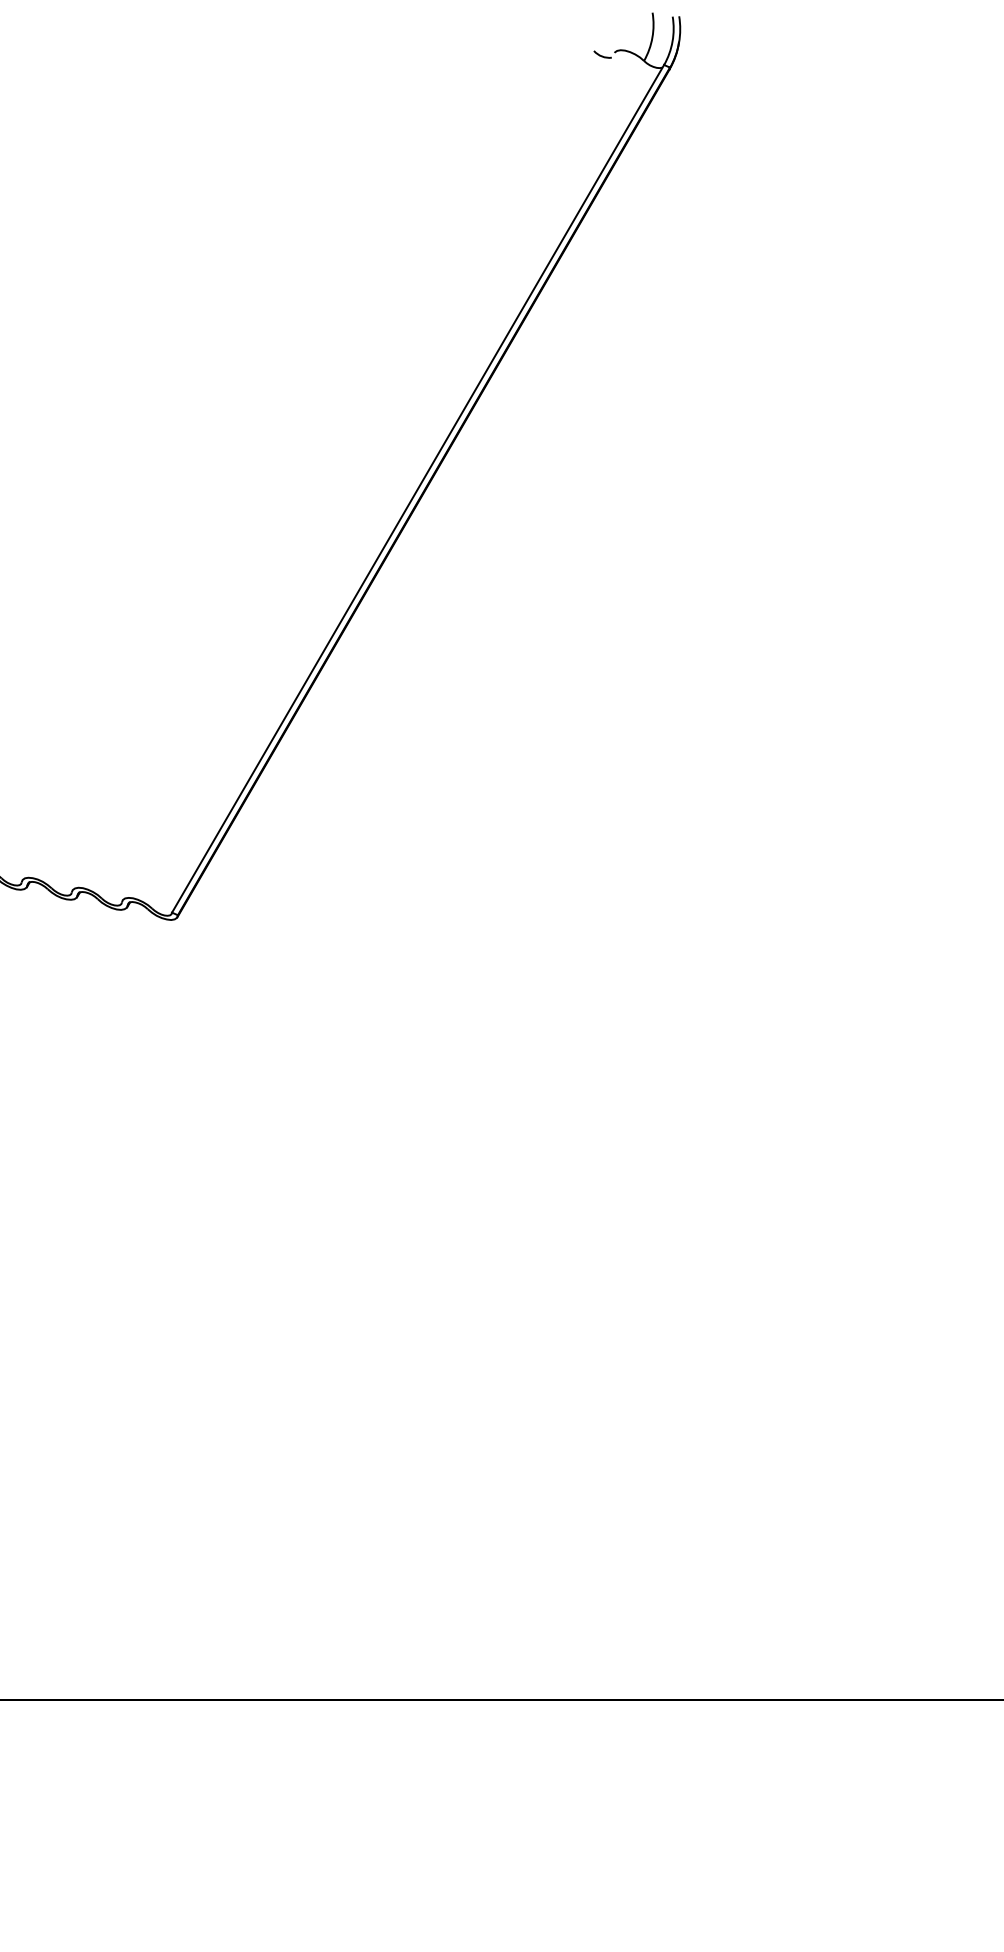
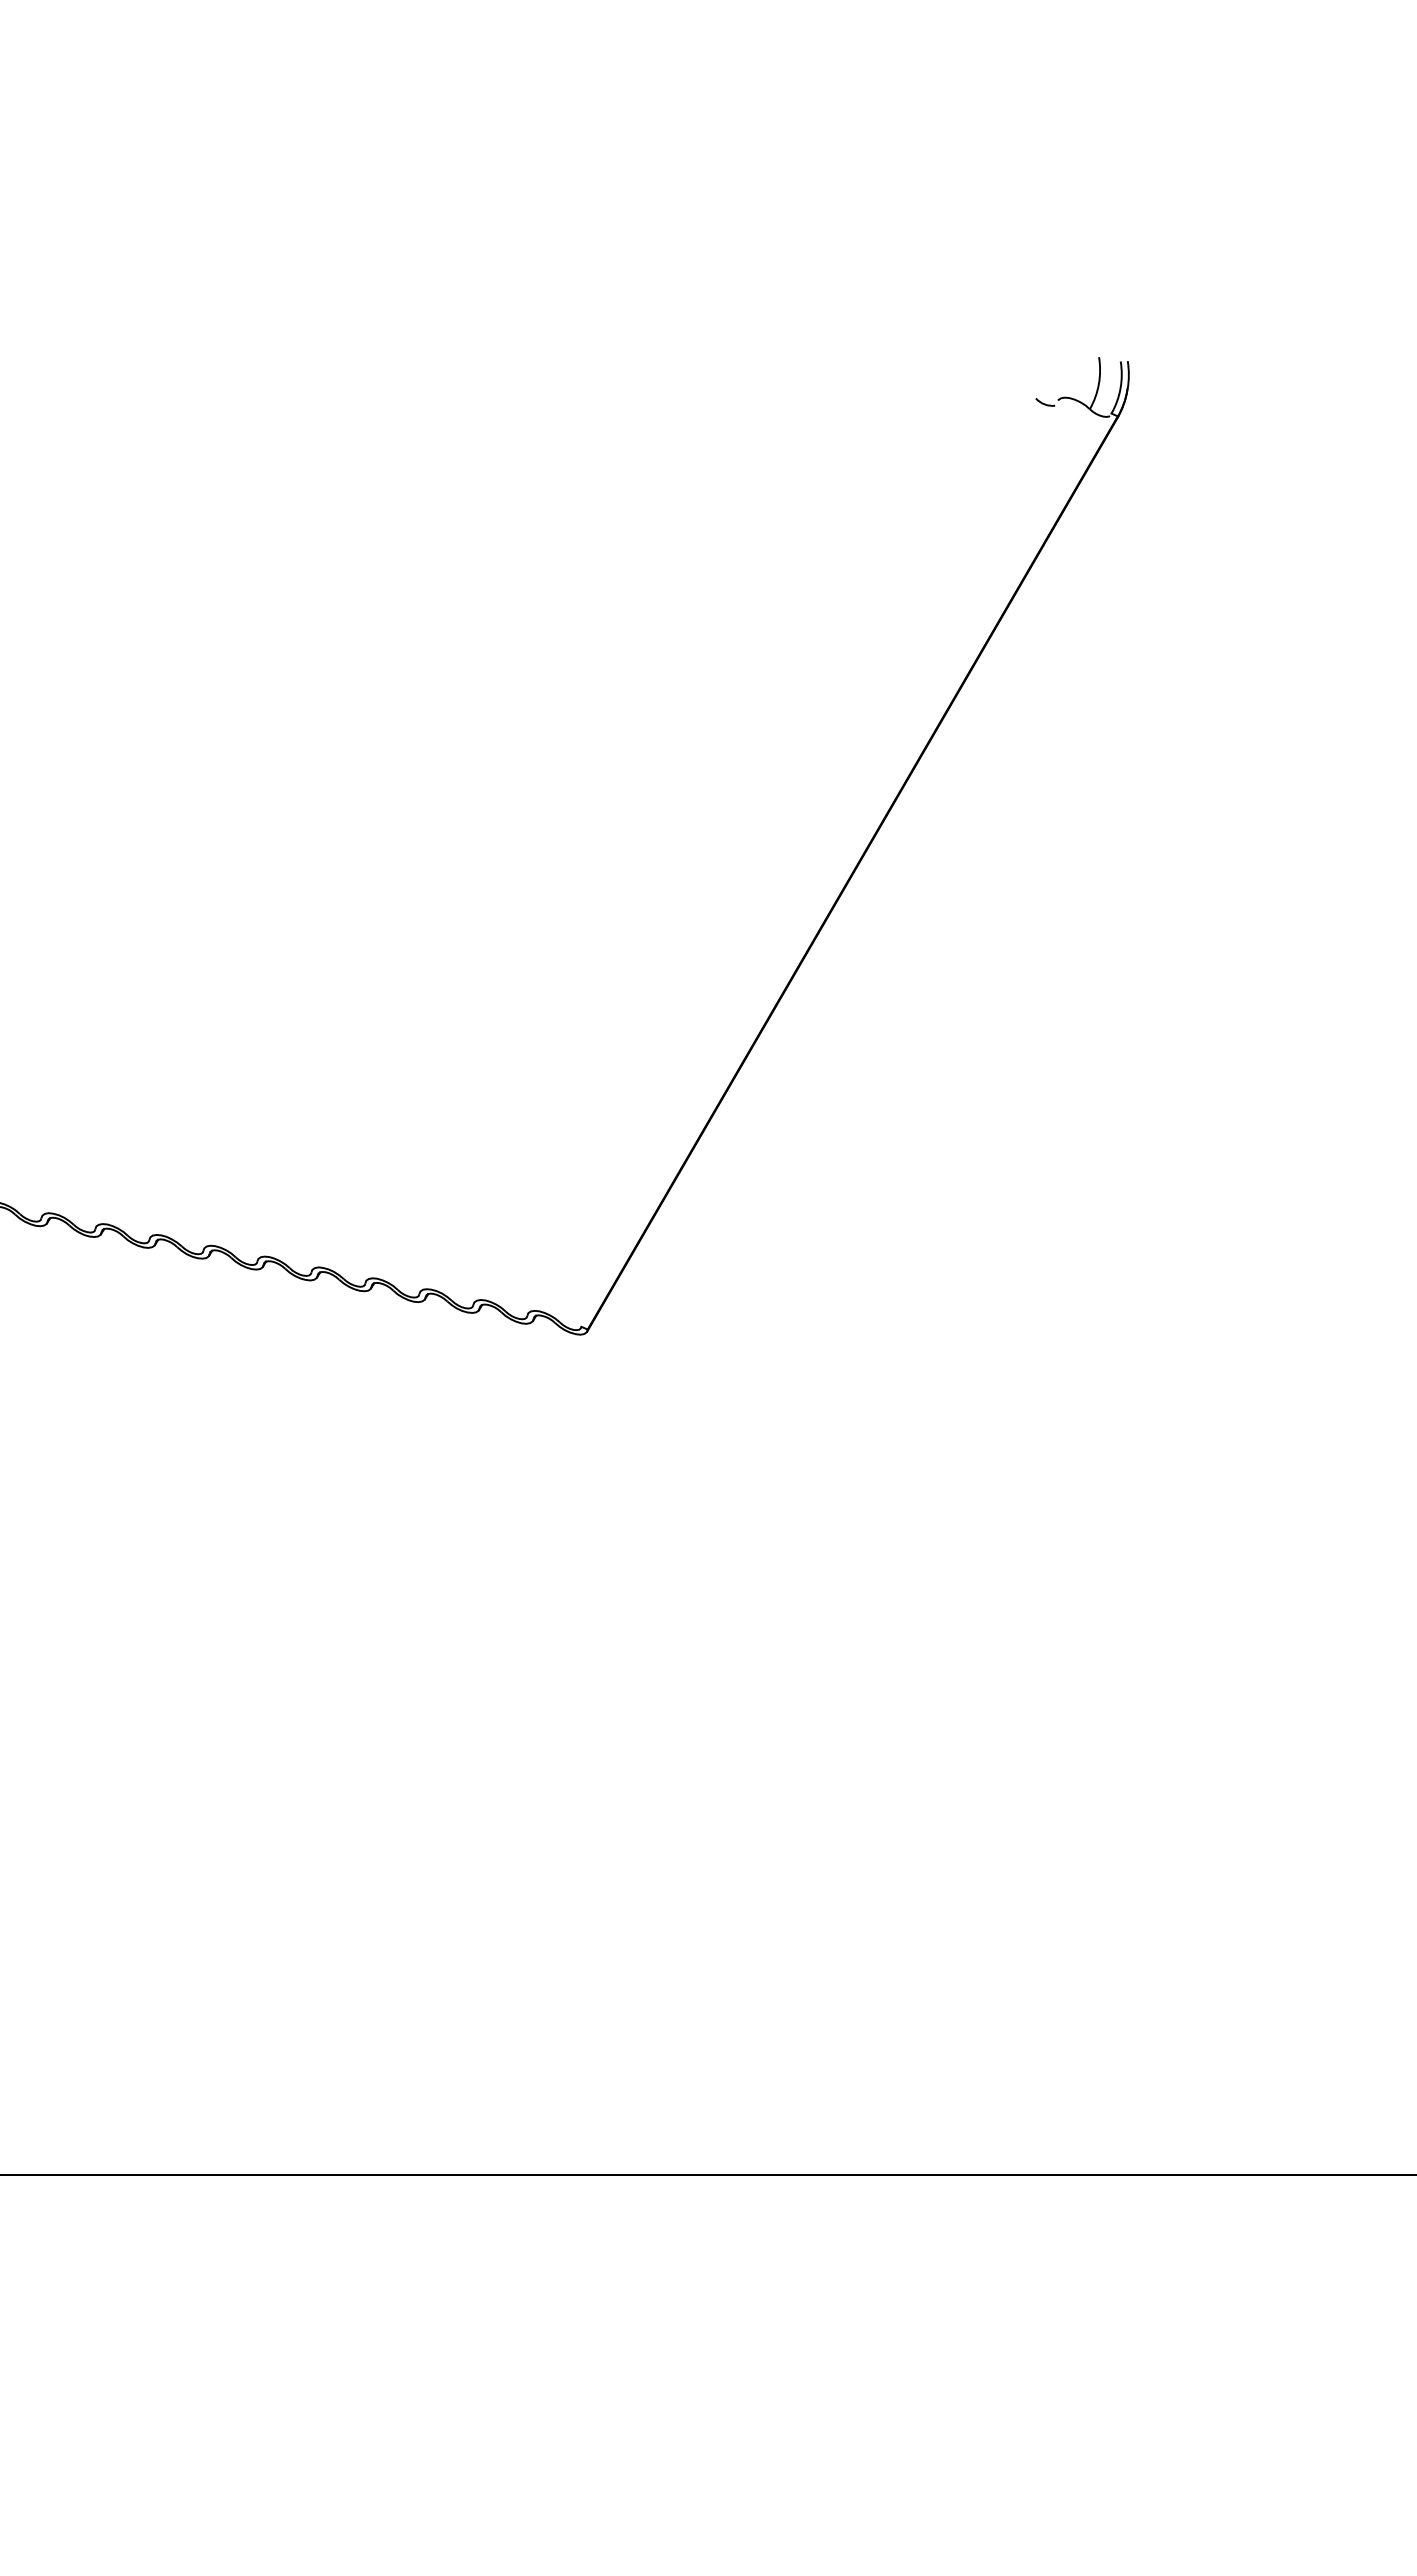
line: (418, 488) -> (846, 869), removed

